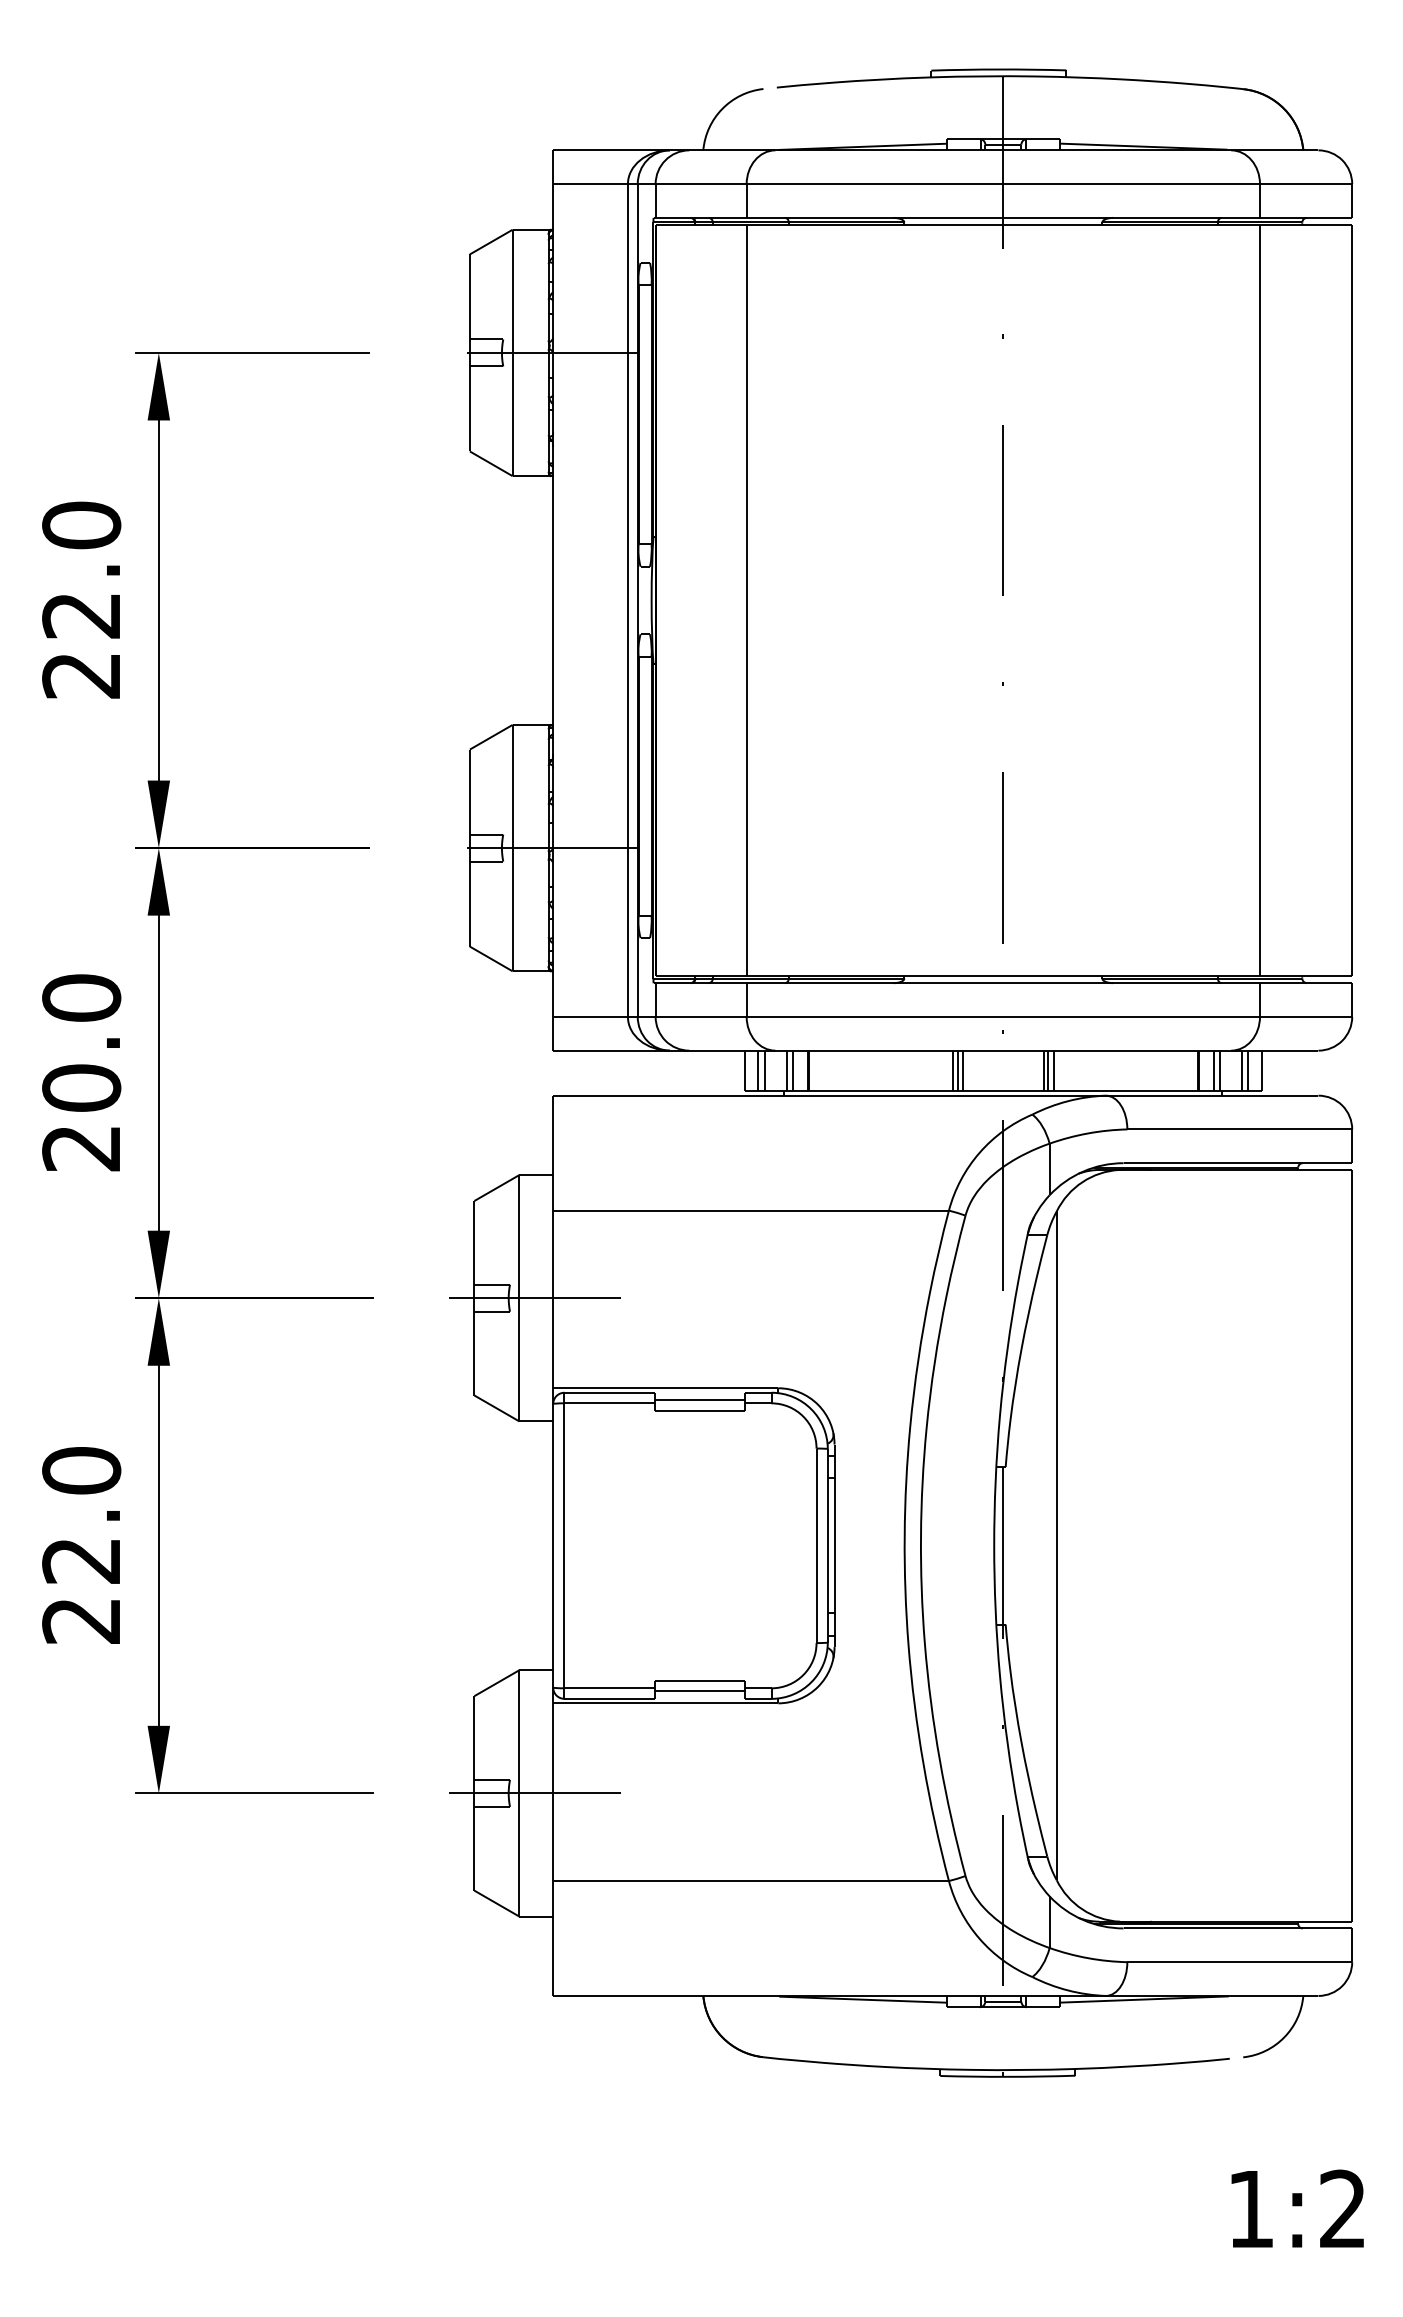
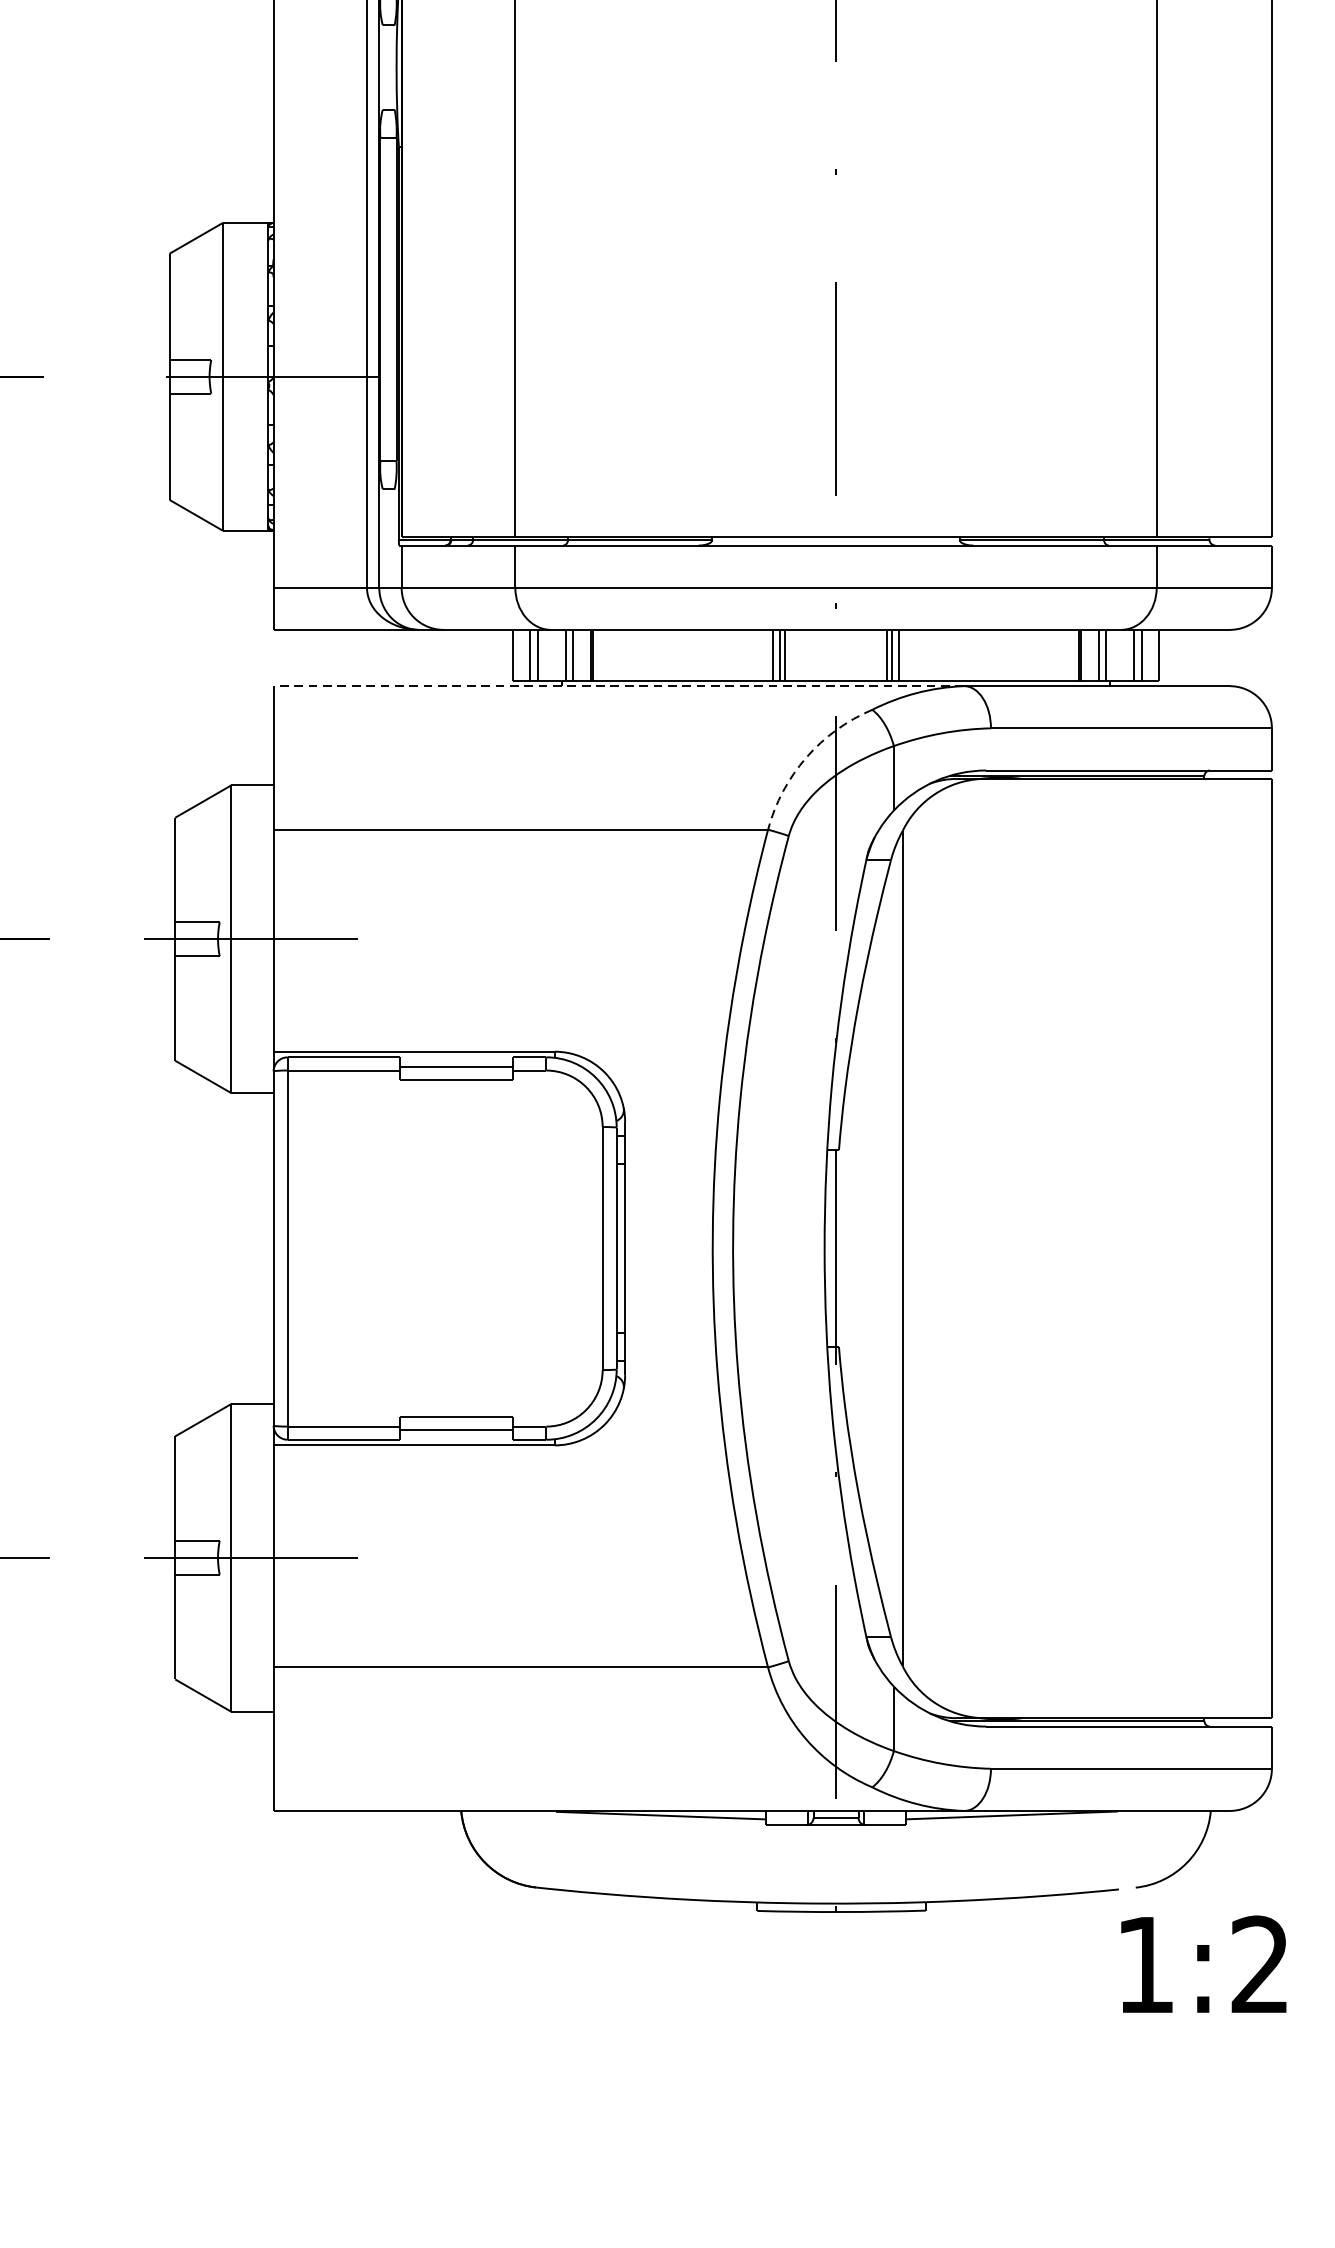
line: (829, 1095) -> (618, 685), solid -> dashed
line: (979, 1152) -> (806, 757), solid -> dashed
text: (1297, 2208) -> (1203, 1964), moved

